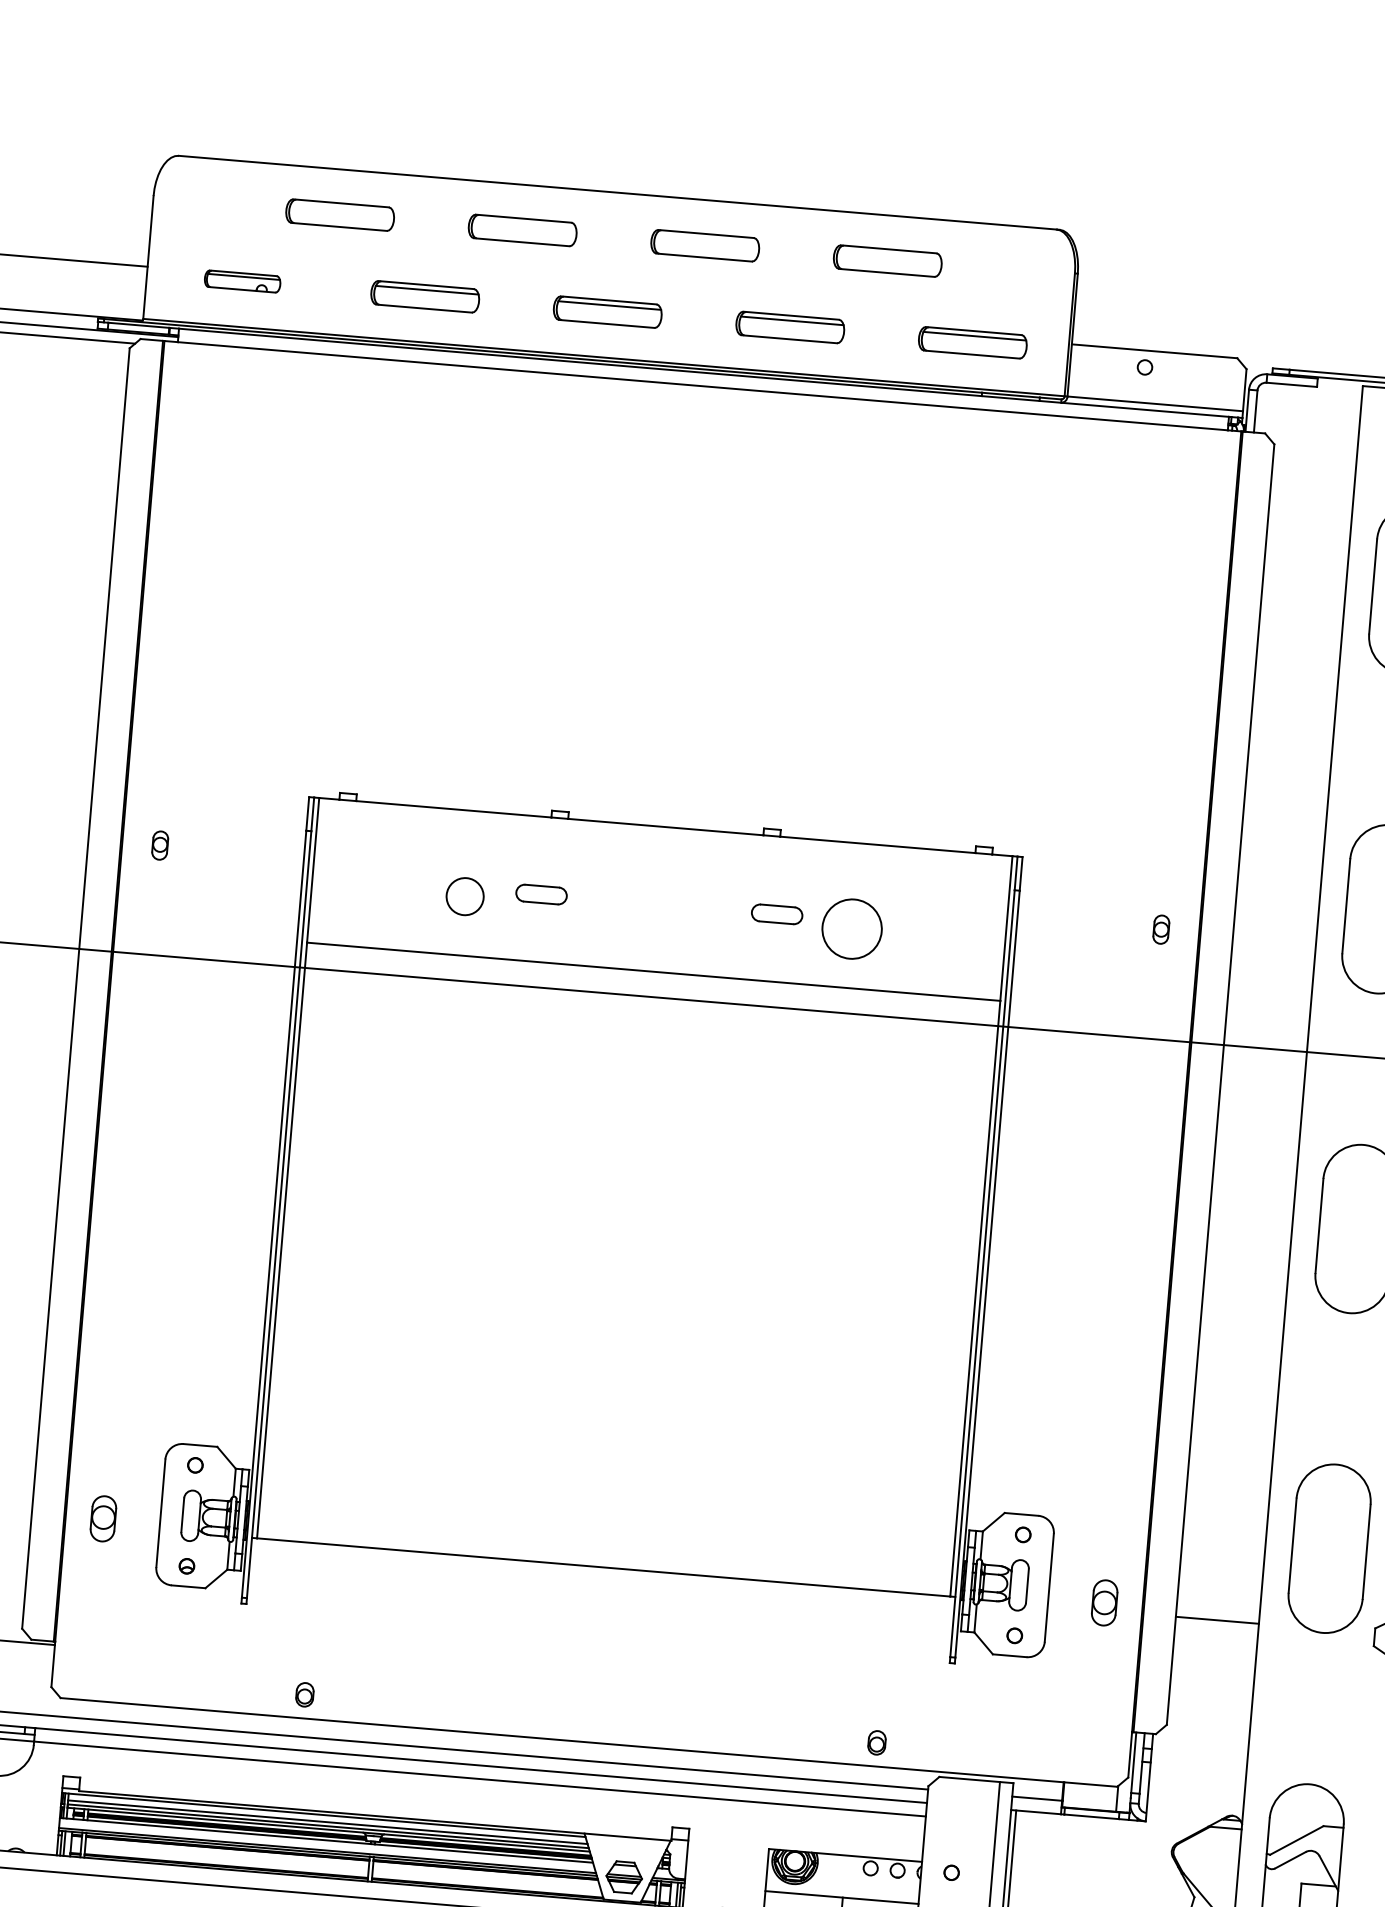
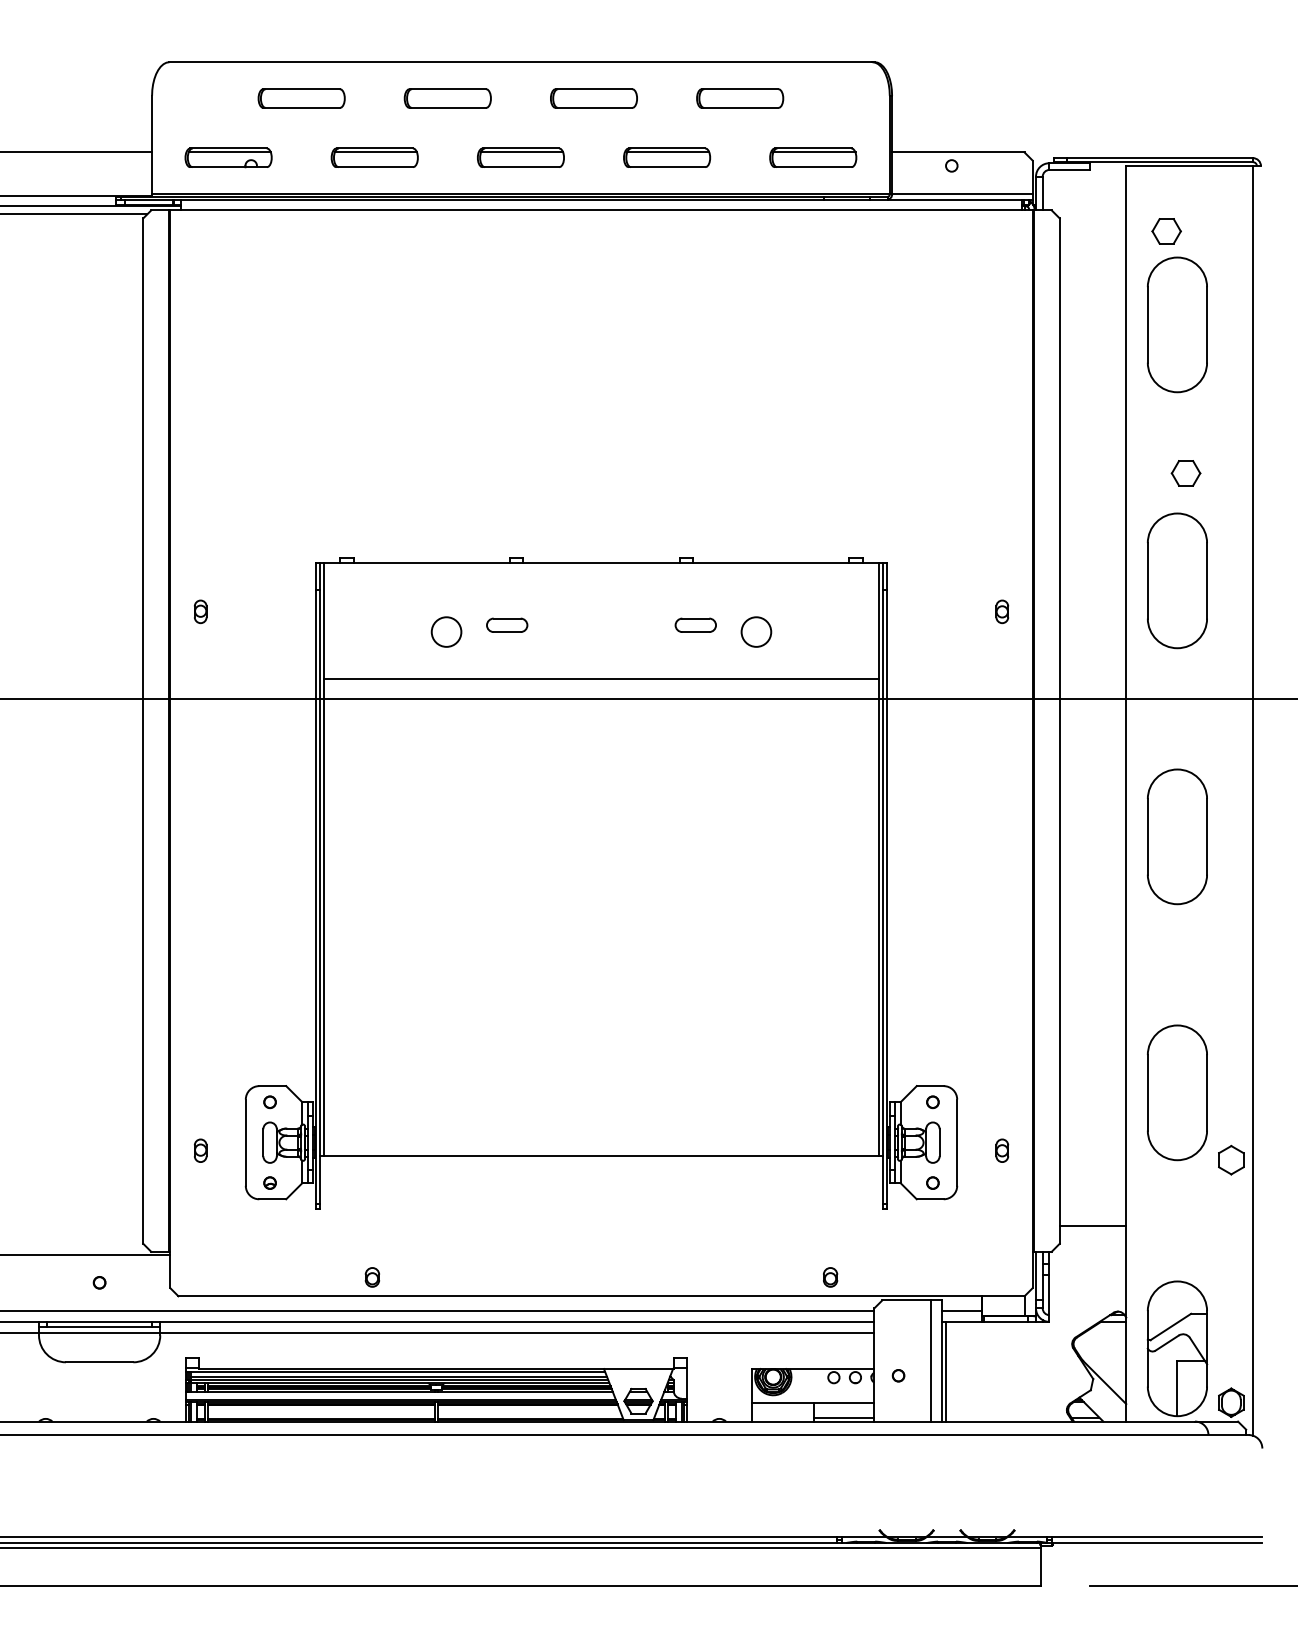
part: (242, 281) -> (228, 157), size x1.43
circle: (852, 928) -> (756, 631), size x0.62
part: (103, 1518) -> (200, 1150), size x0.62
part: (1105, 1602) -> (1002, 1150), size x0.62
line: (1216, 1620) -> (1092, 1226), moved

